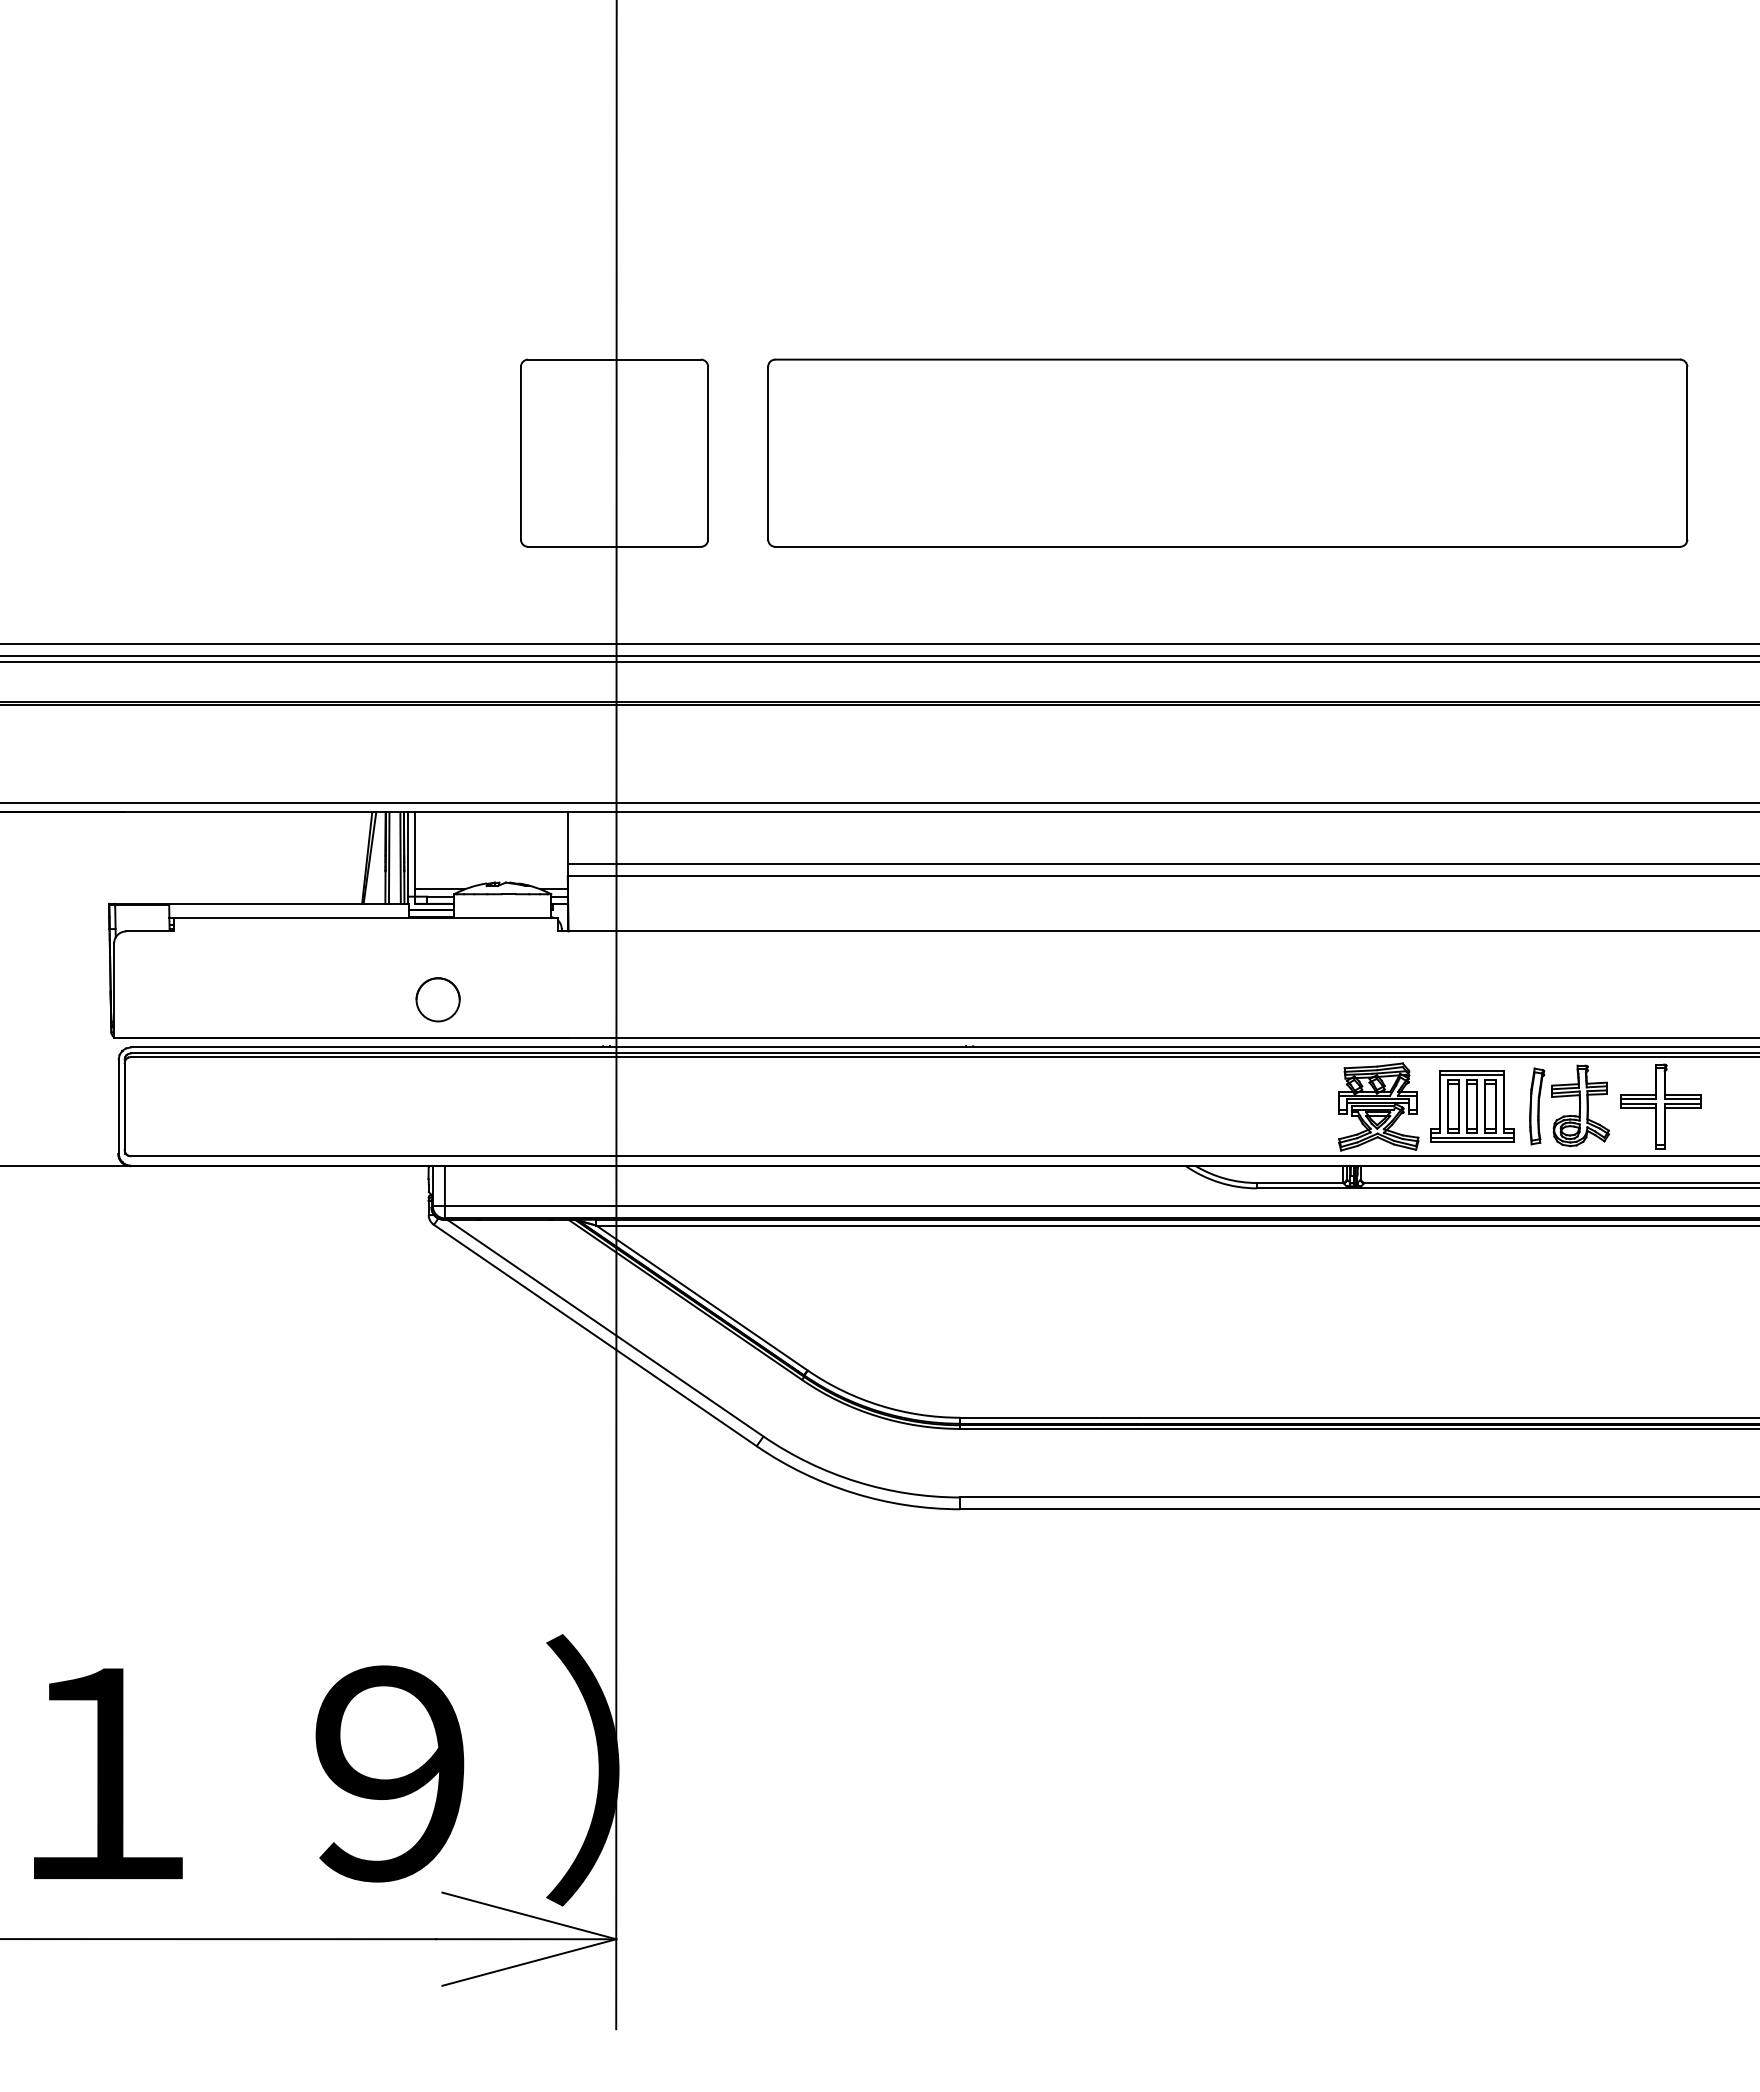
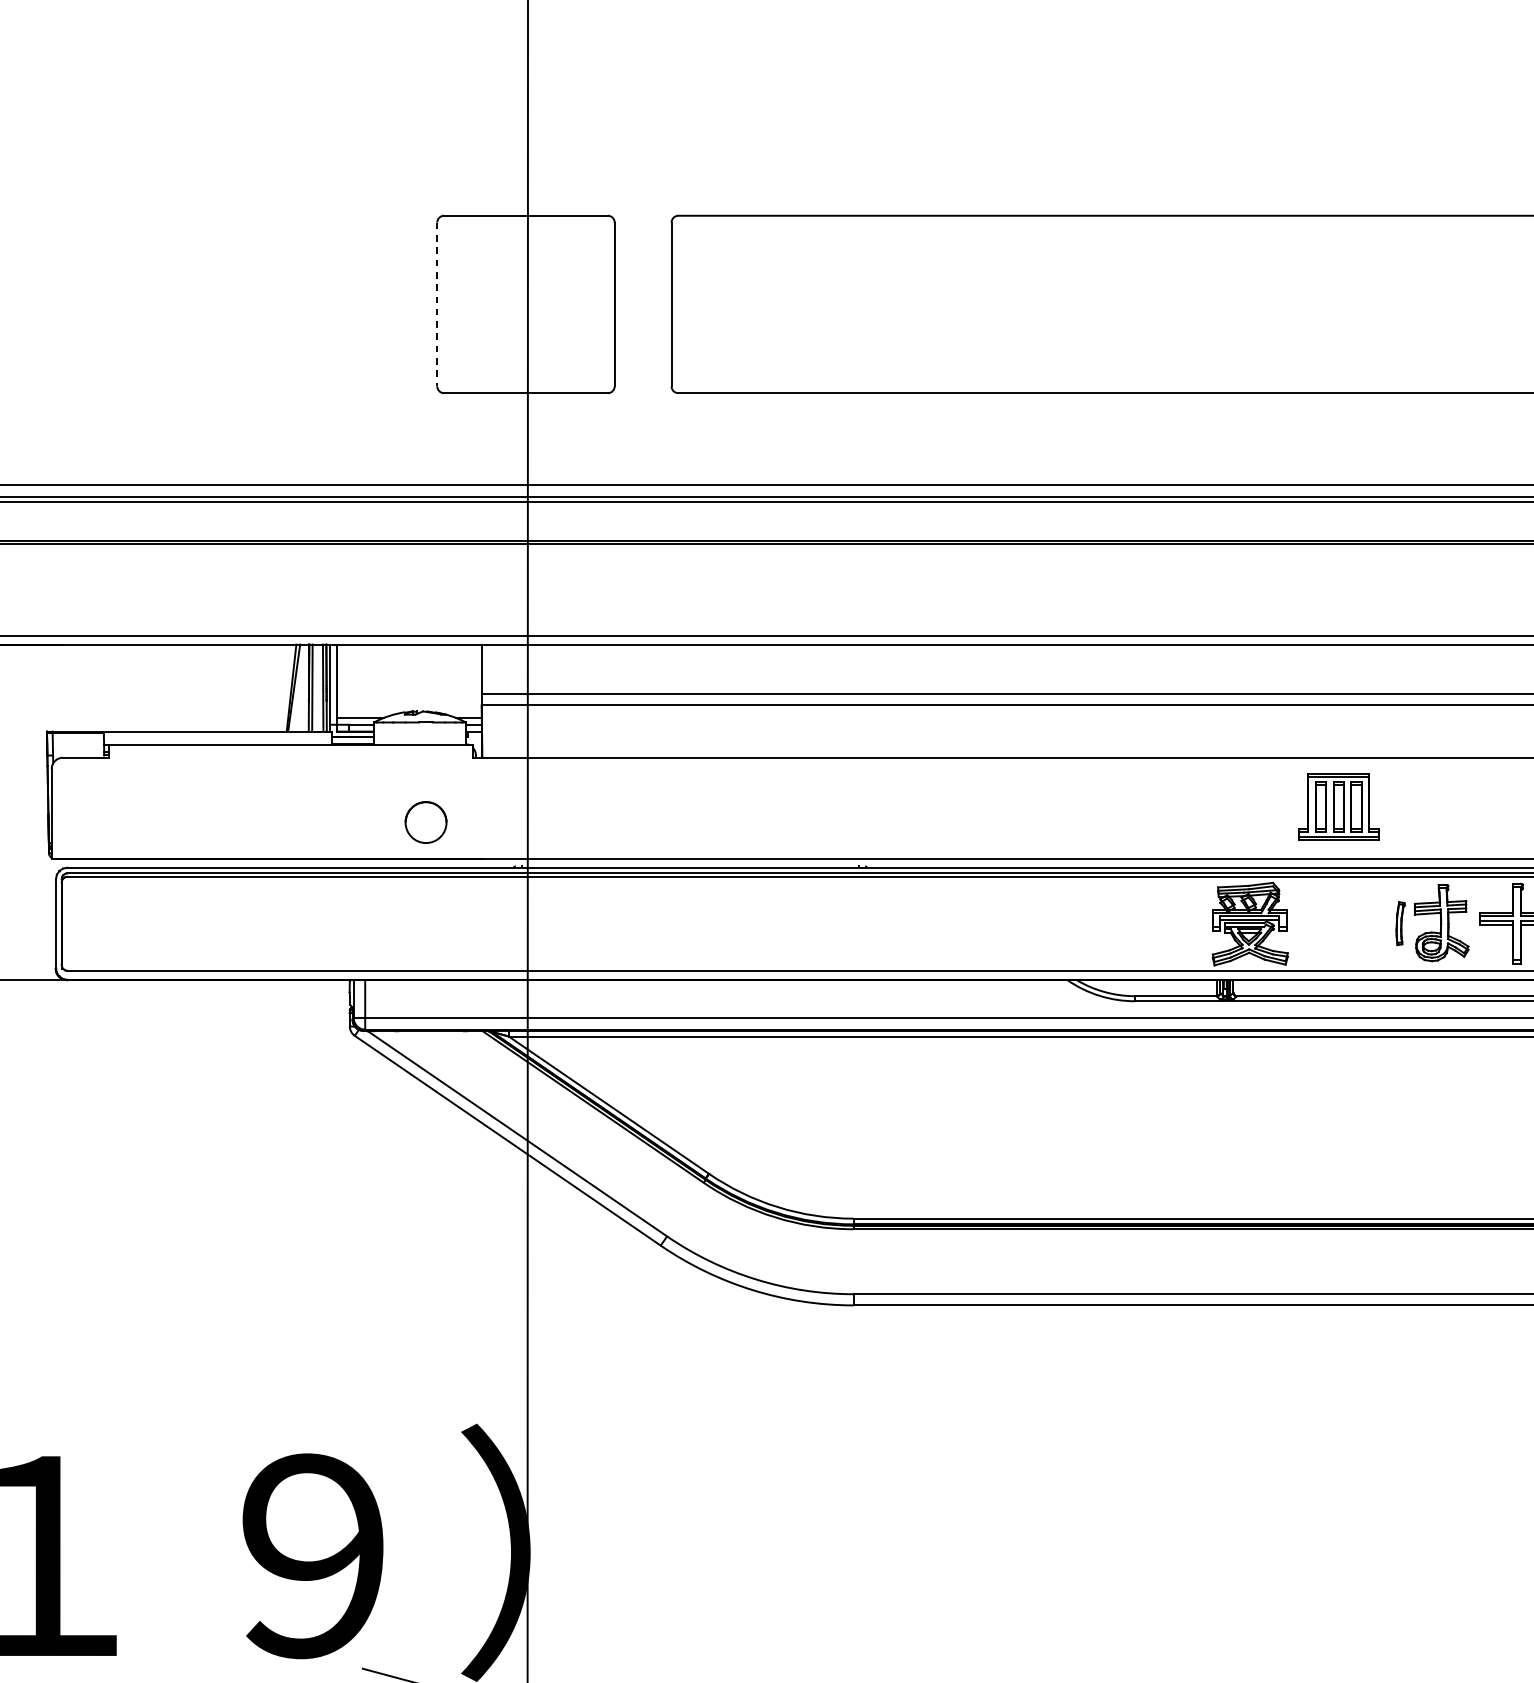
line: (520, 453) -> (436, 304), solid -> dashed
circle: (437, 999) -> (425, 822), moved
part: (1472, 1106) -> (1339, 807), moved
part: (1537, 1106) -> (1400, 923), size x0.6

